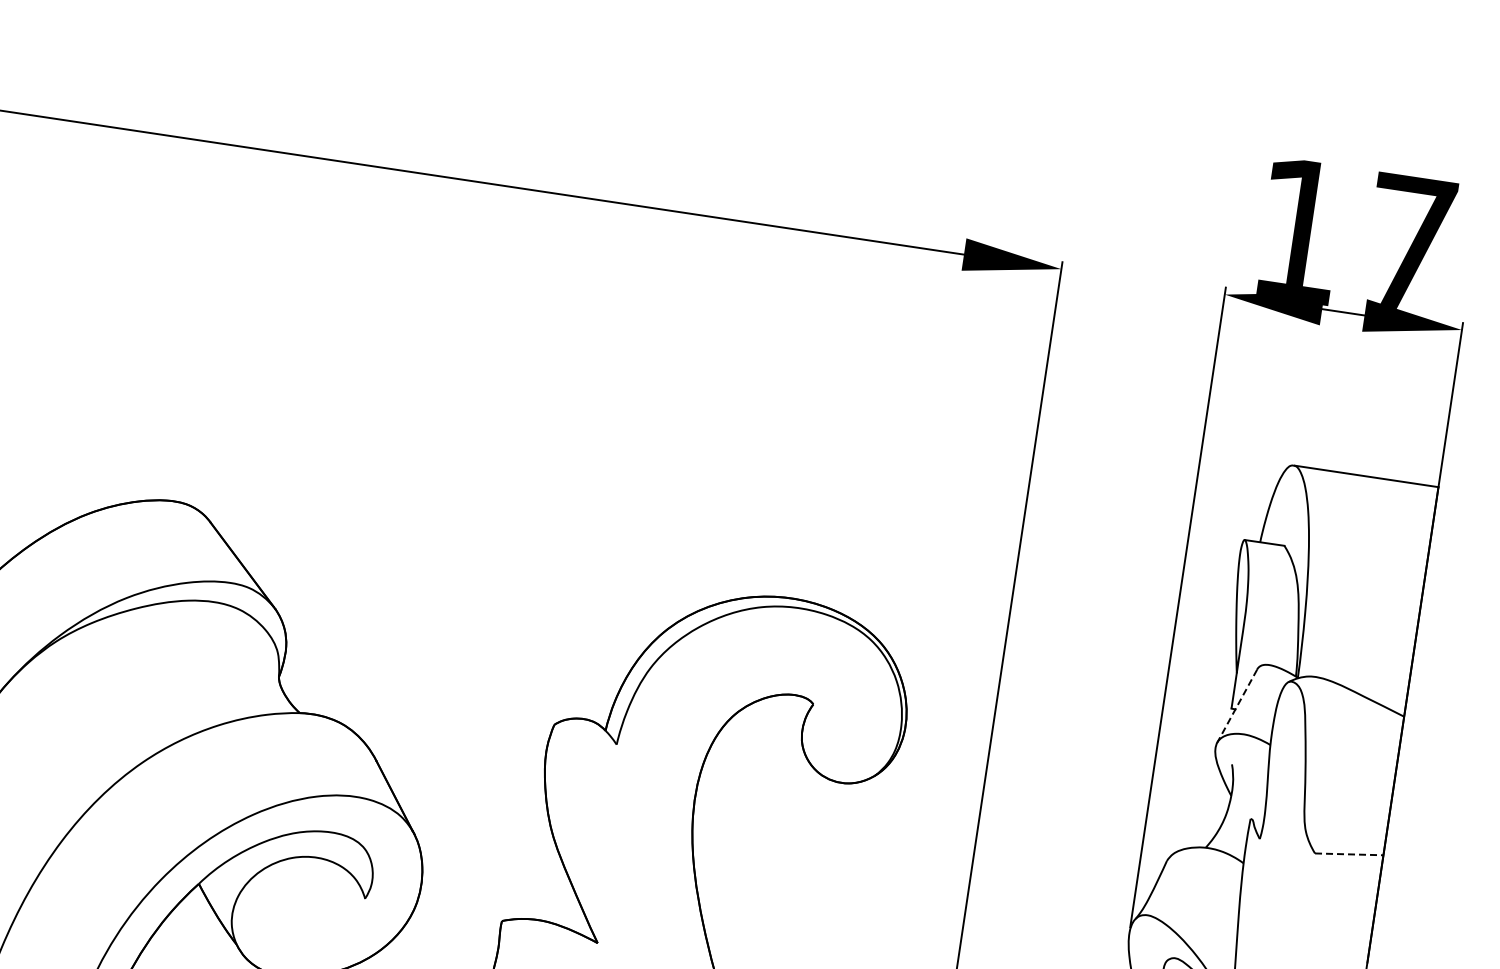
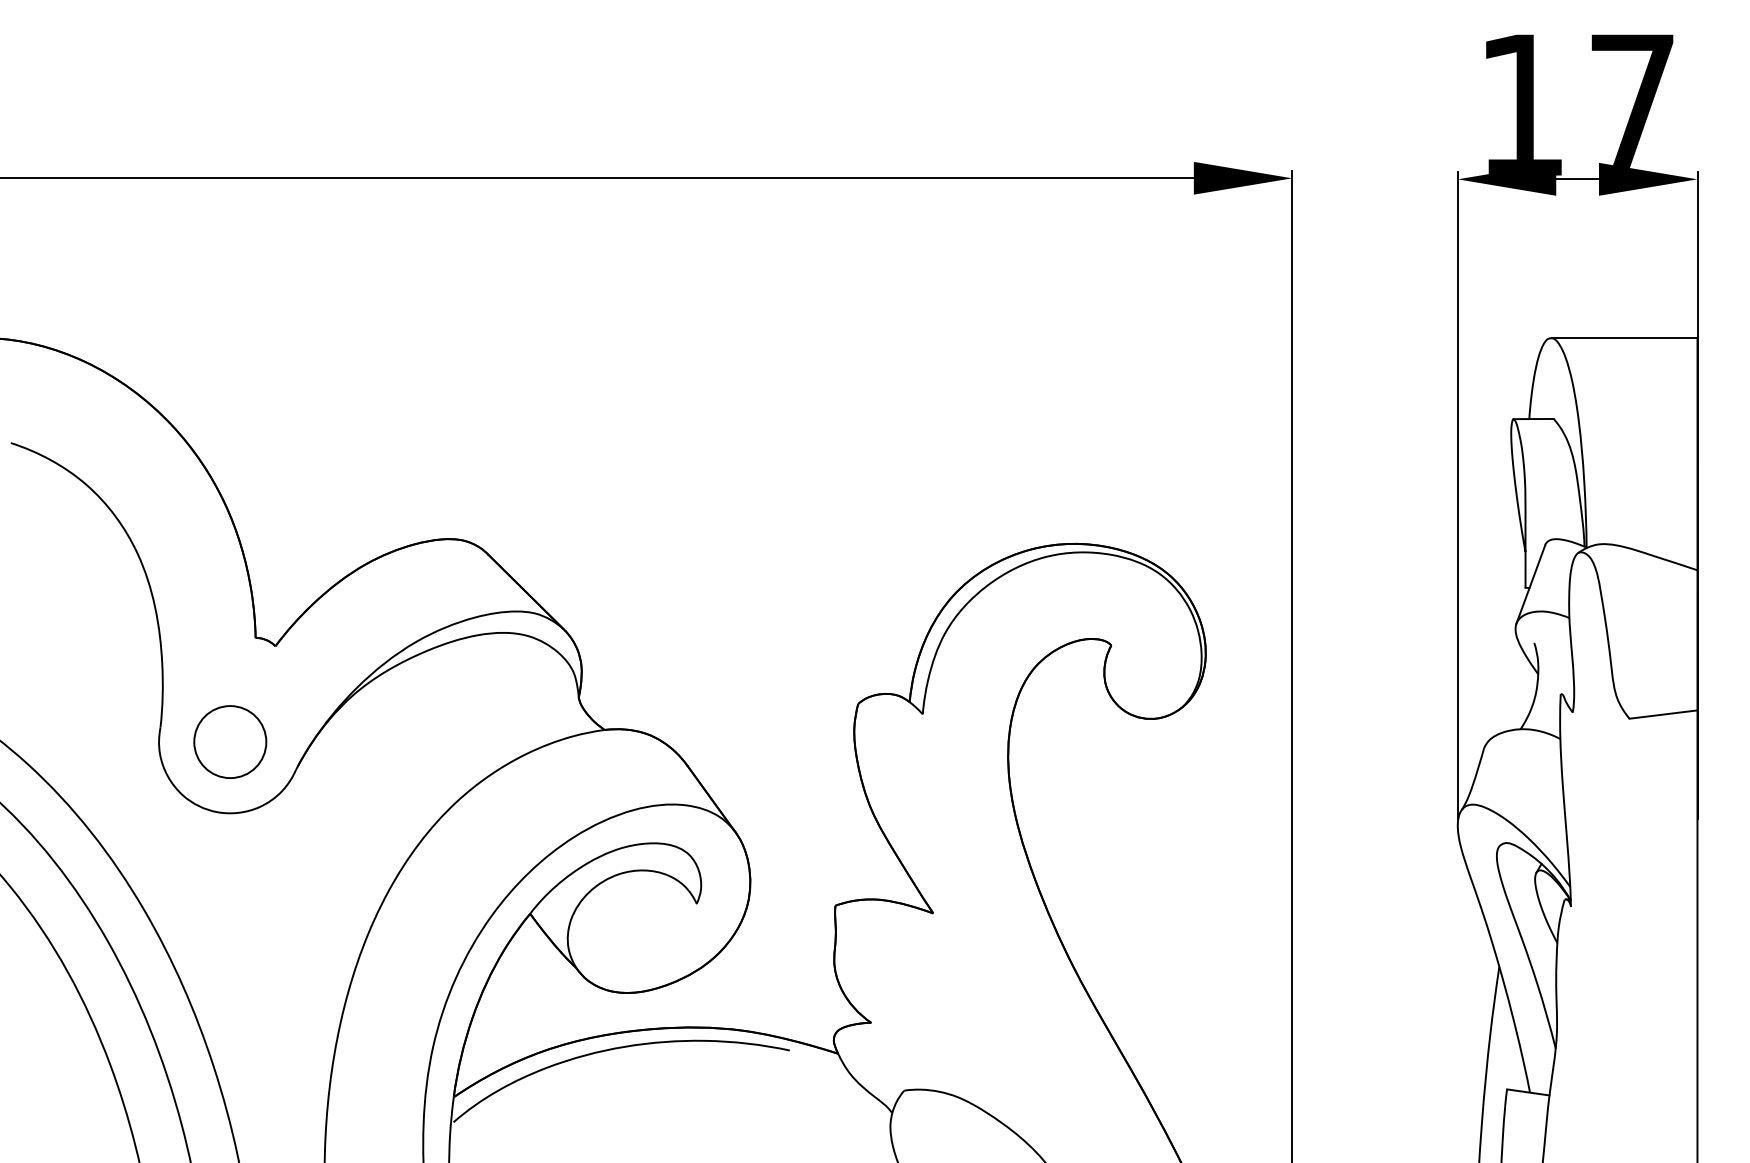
line: (1236, 706) -> (1530, 584), dashed -> solid
line: (1349, 854) -> (1663, 714), dashed -> solid

